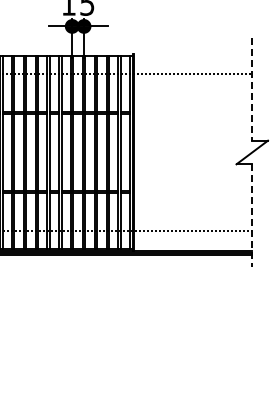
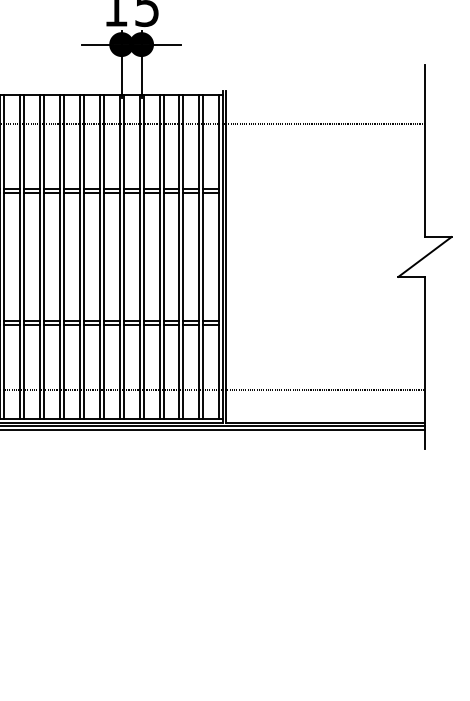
line: (252, 89) -> (425, 150), dashed -> solid
line: (252, 216) -> (425, 364), dashed -> solid

